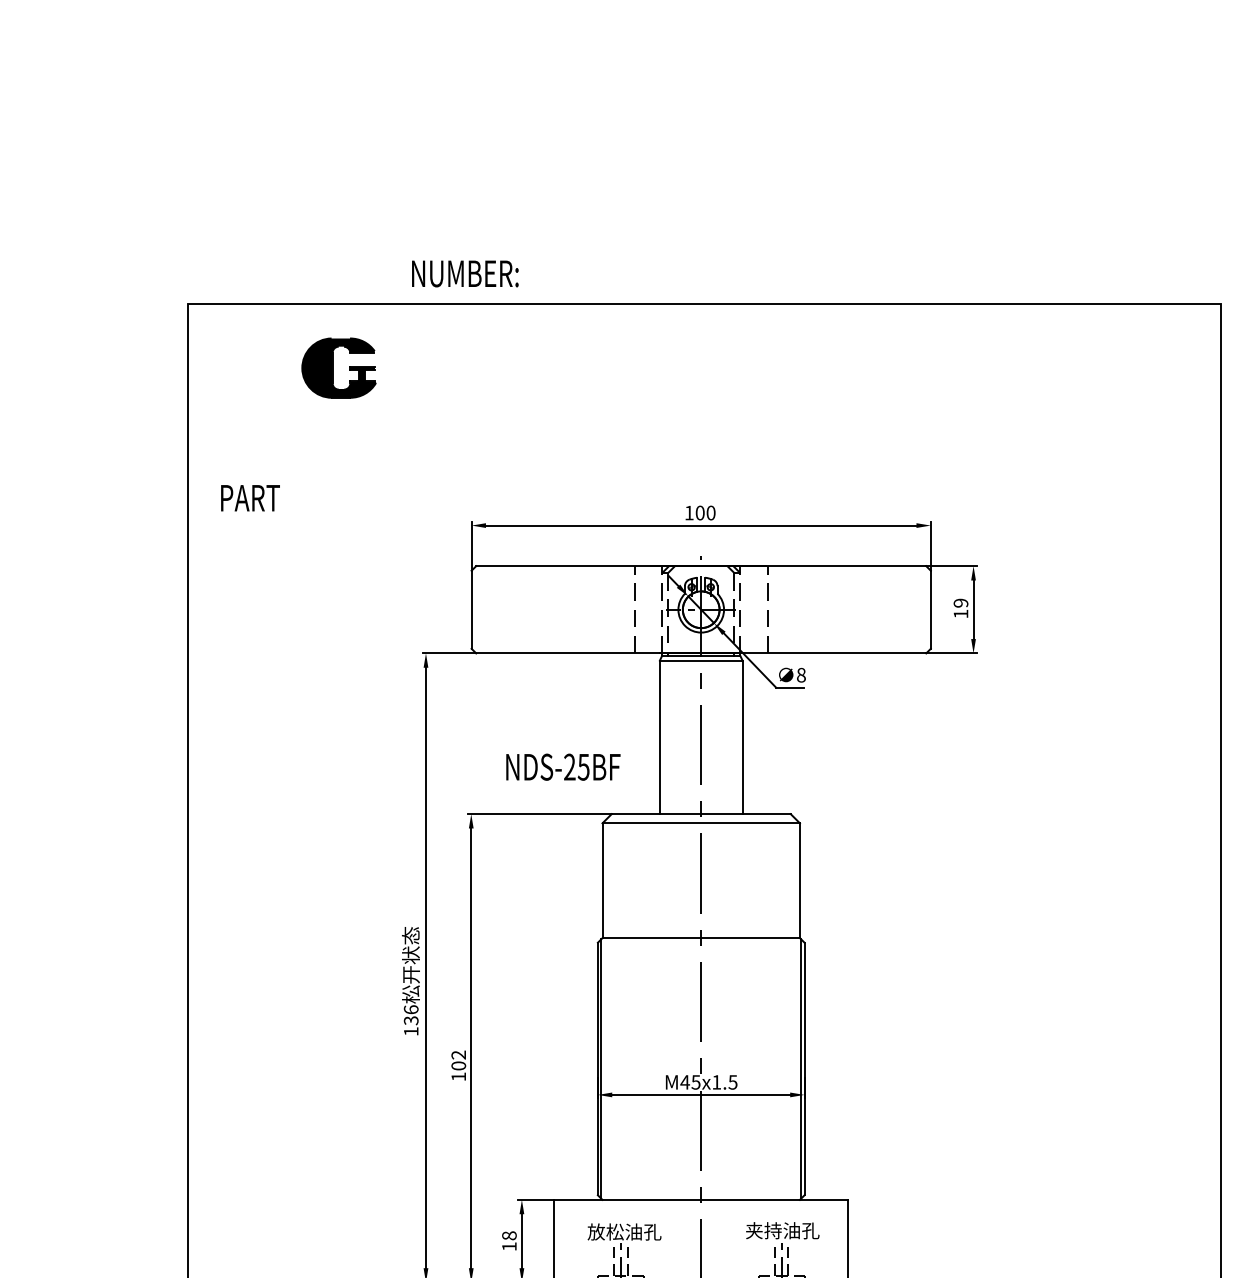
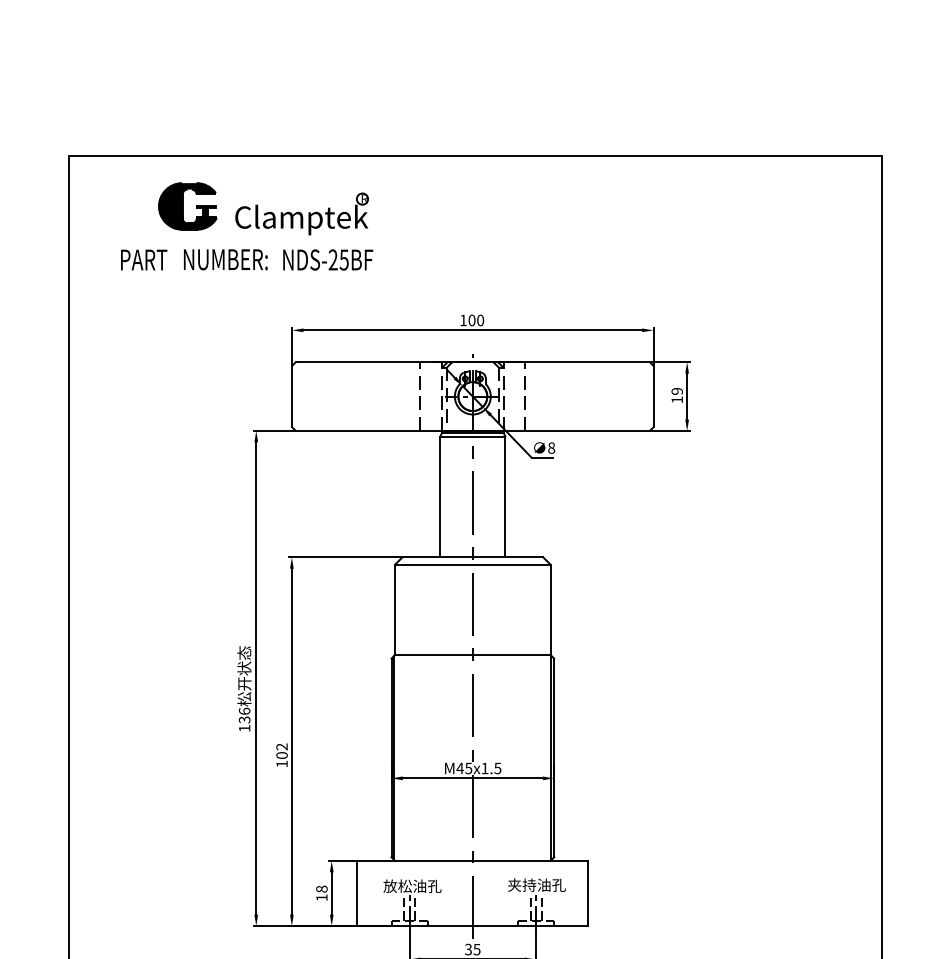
text: (465, 273) -> (225, 259), moved
part: (483, 377) -> (301, 213), added
text: (250, 498) -> (144, 260), moved
text: (563, 766) -> (328, 259), moved

